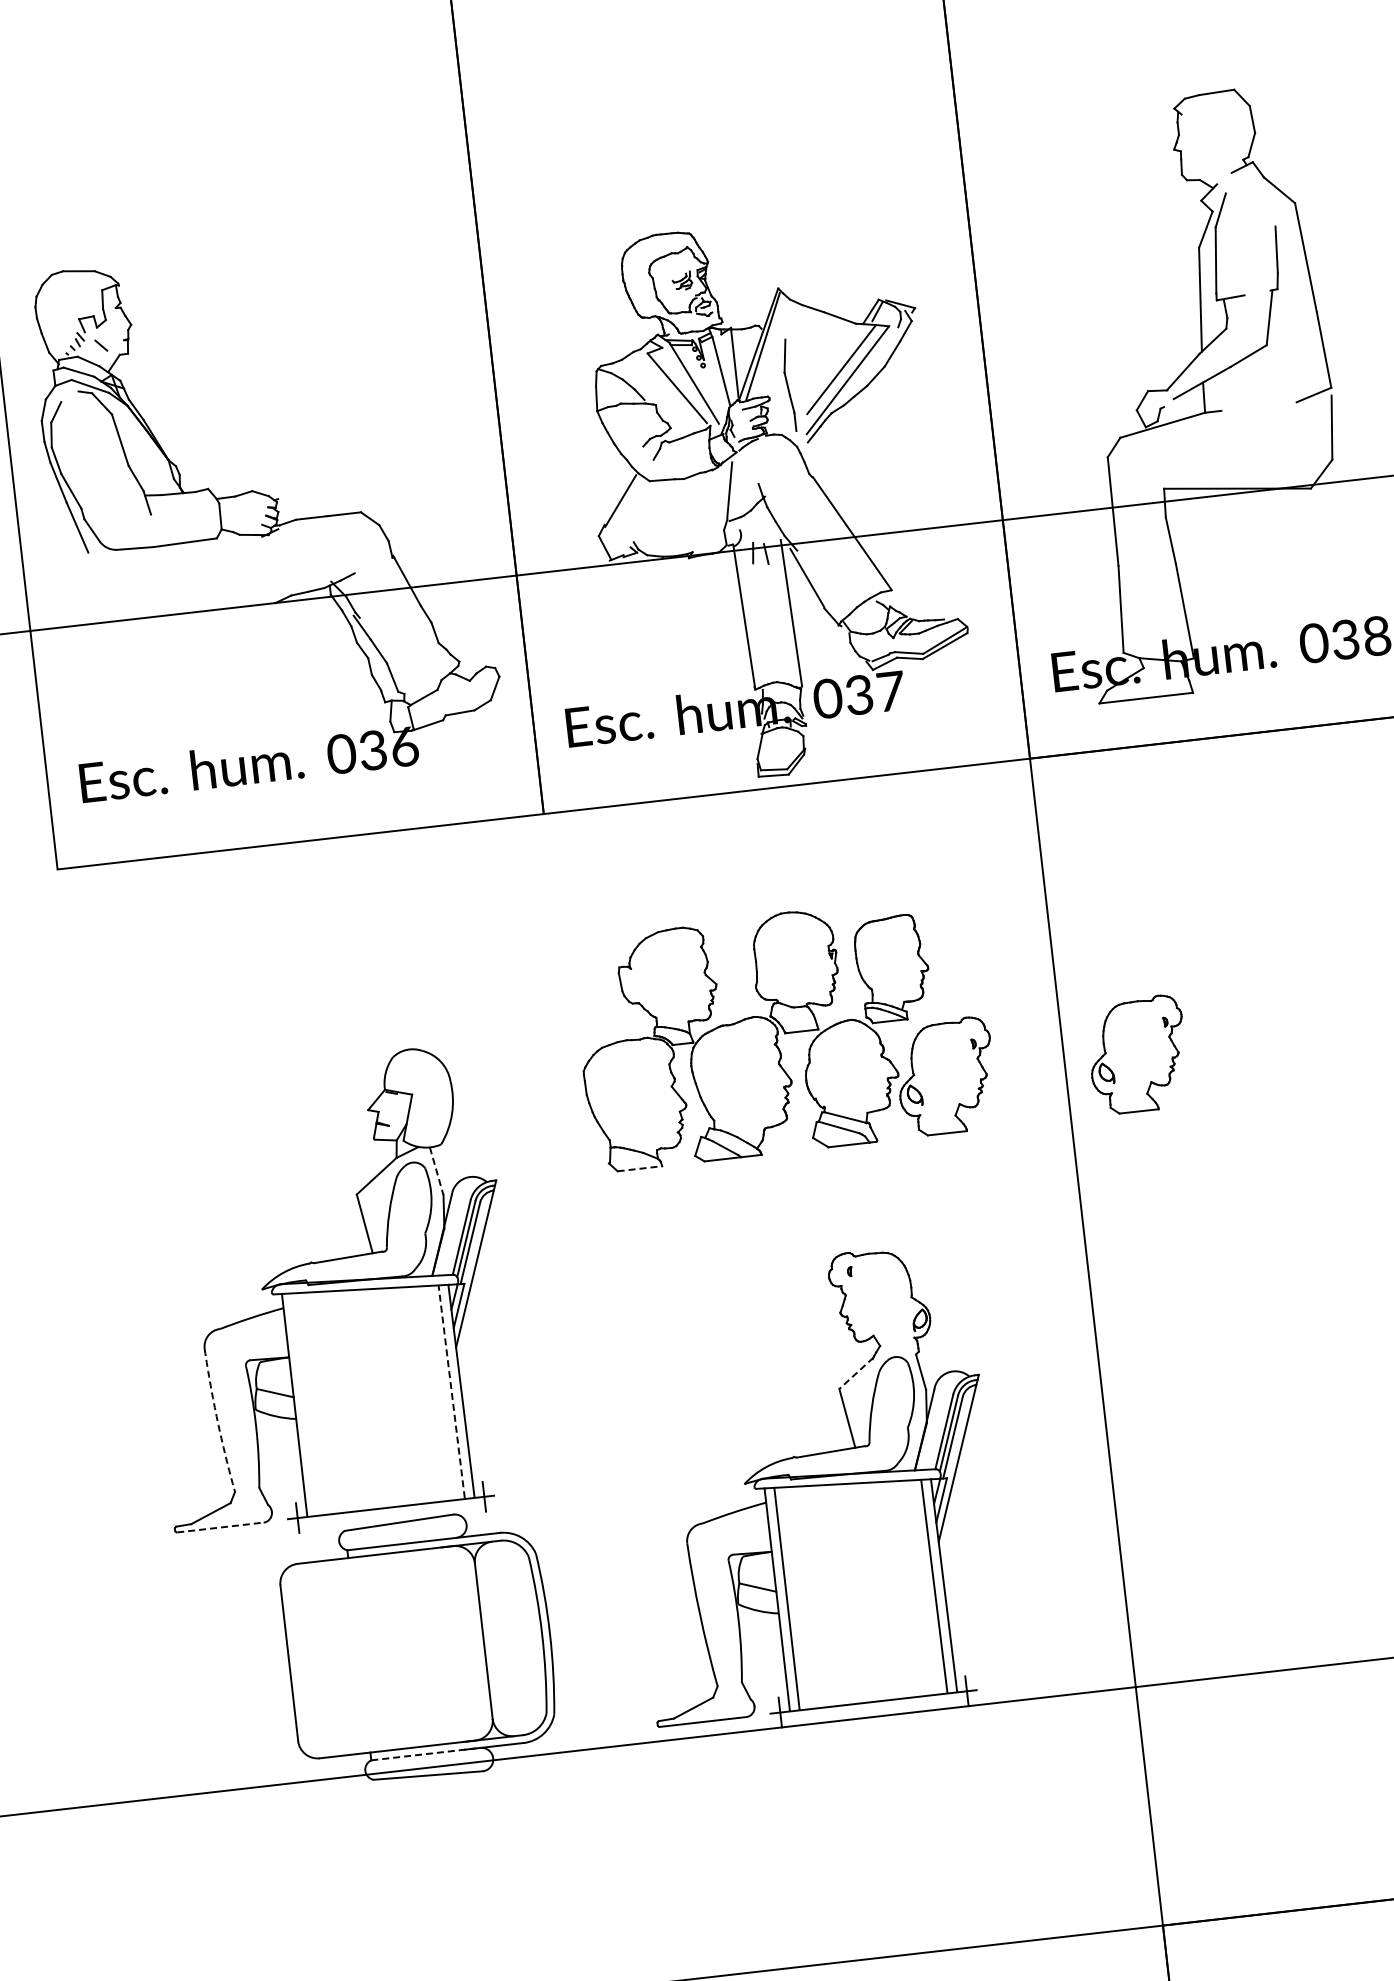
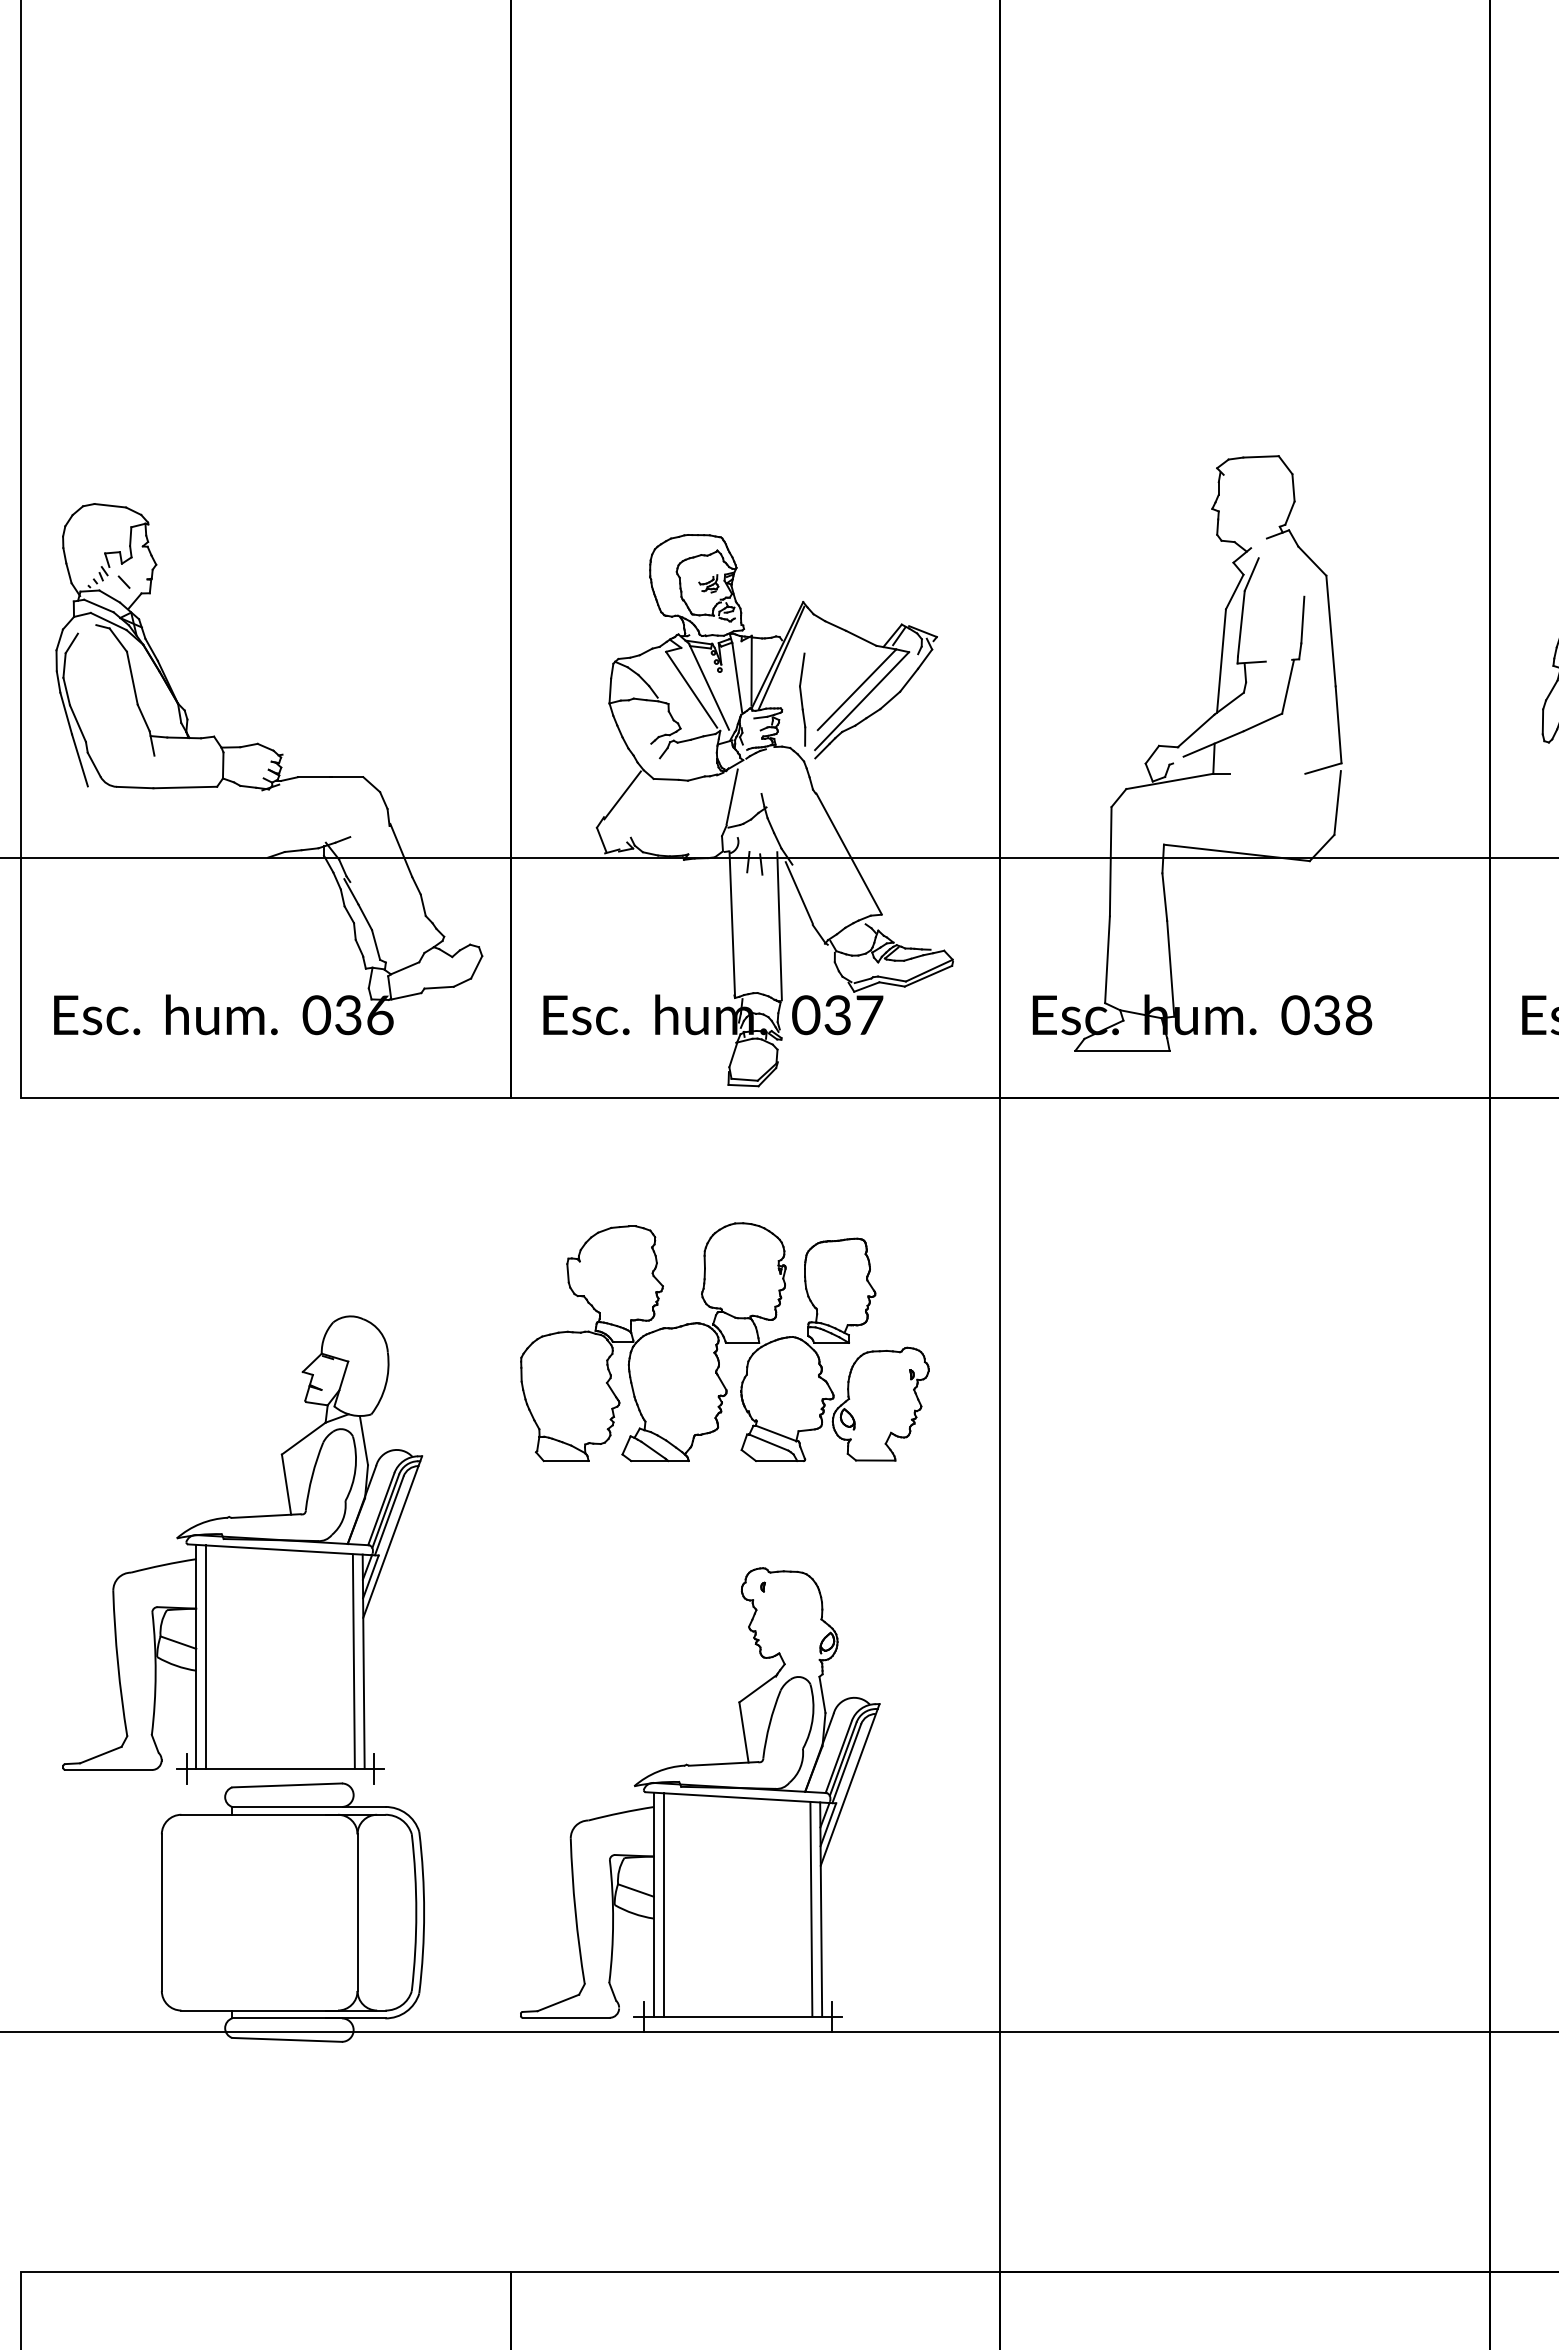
part: (1137, 1054) -> (1073, 1403), removed
line: (640, 1169) -> (566, 1461), dashed -> solid
line: (436, 1171) -> (363, 1440), dashed -> solid
line: (855, 1374) -> (757, 1689), dashed -> solid
line: (451, 1392) -> (353, 1661), dashed -> solid
line: (304, 1403) -> (206, 1656), added
arc: (218, 1420) -> (118, 1663), dashed -> solid
line: (221, 1526) -> (109, 1769), dashed -> solid
line: (426, 1754) -> (287, 2018), dashed -> solid

